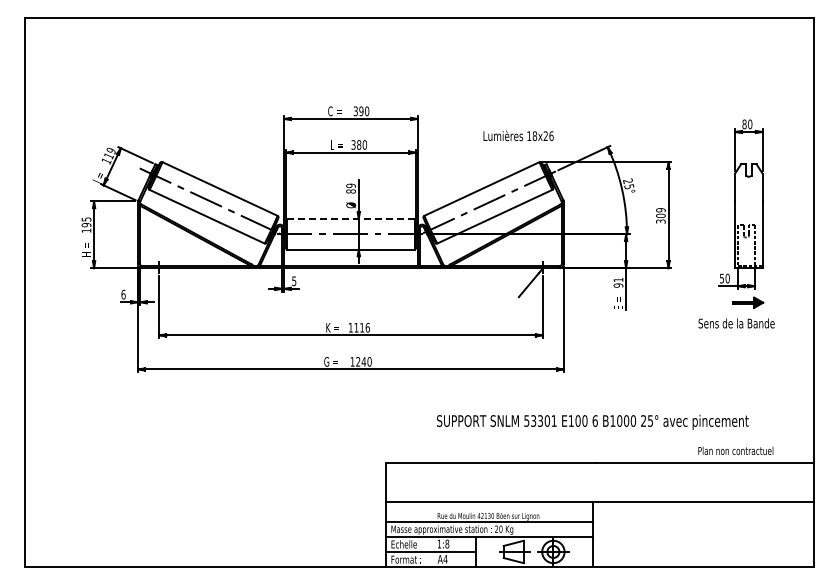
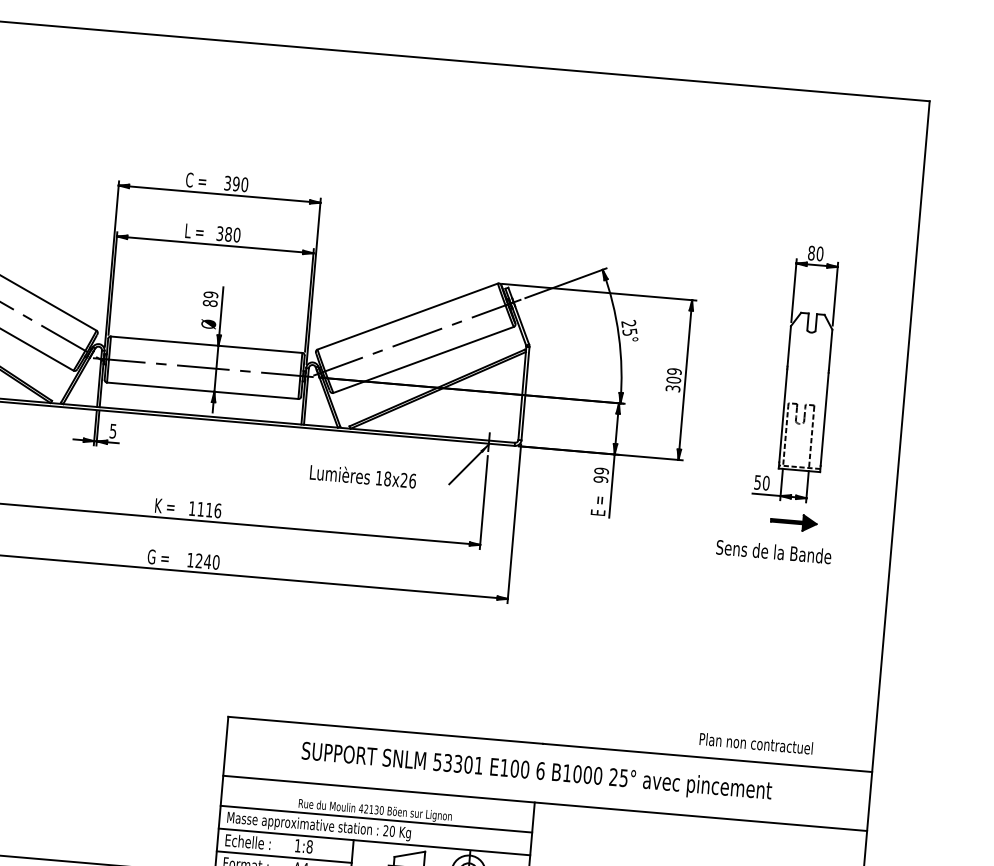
text: (518, 135) -> (363, 475), moved
line: (350, 218) -> (205, 344), dashed -> solid
text: (618, 279) -> (601, 470), 91 -> 99
text: (592, 422) -> (536, 772), moved

